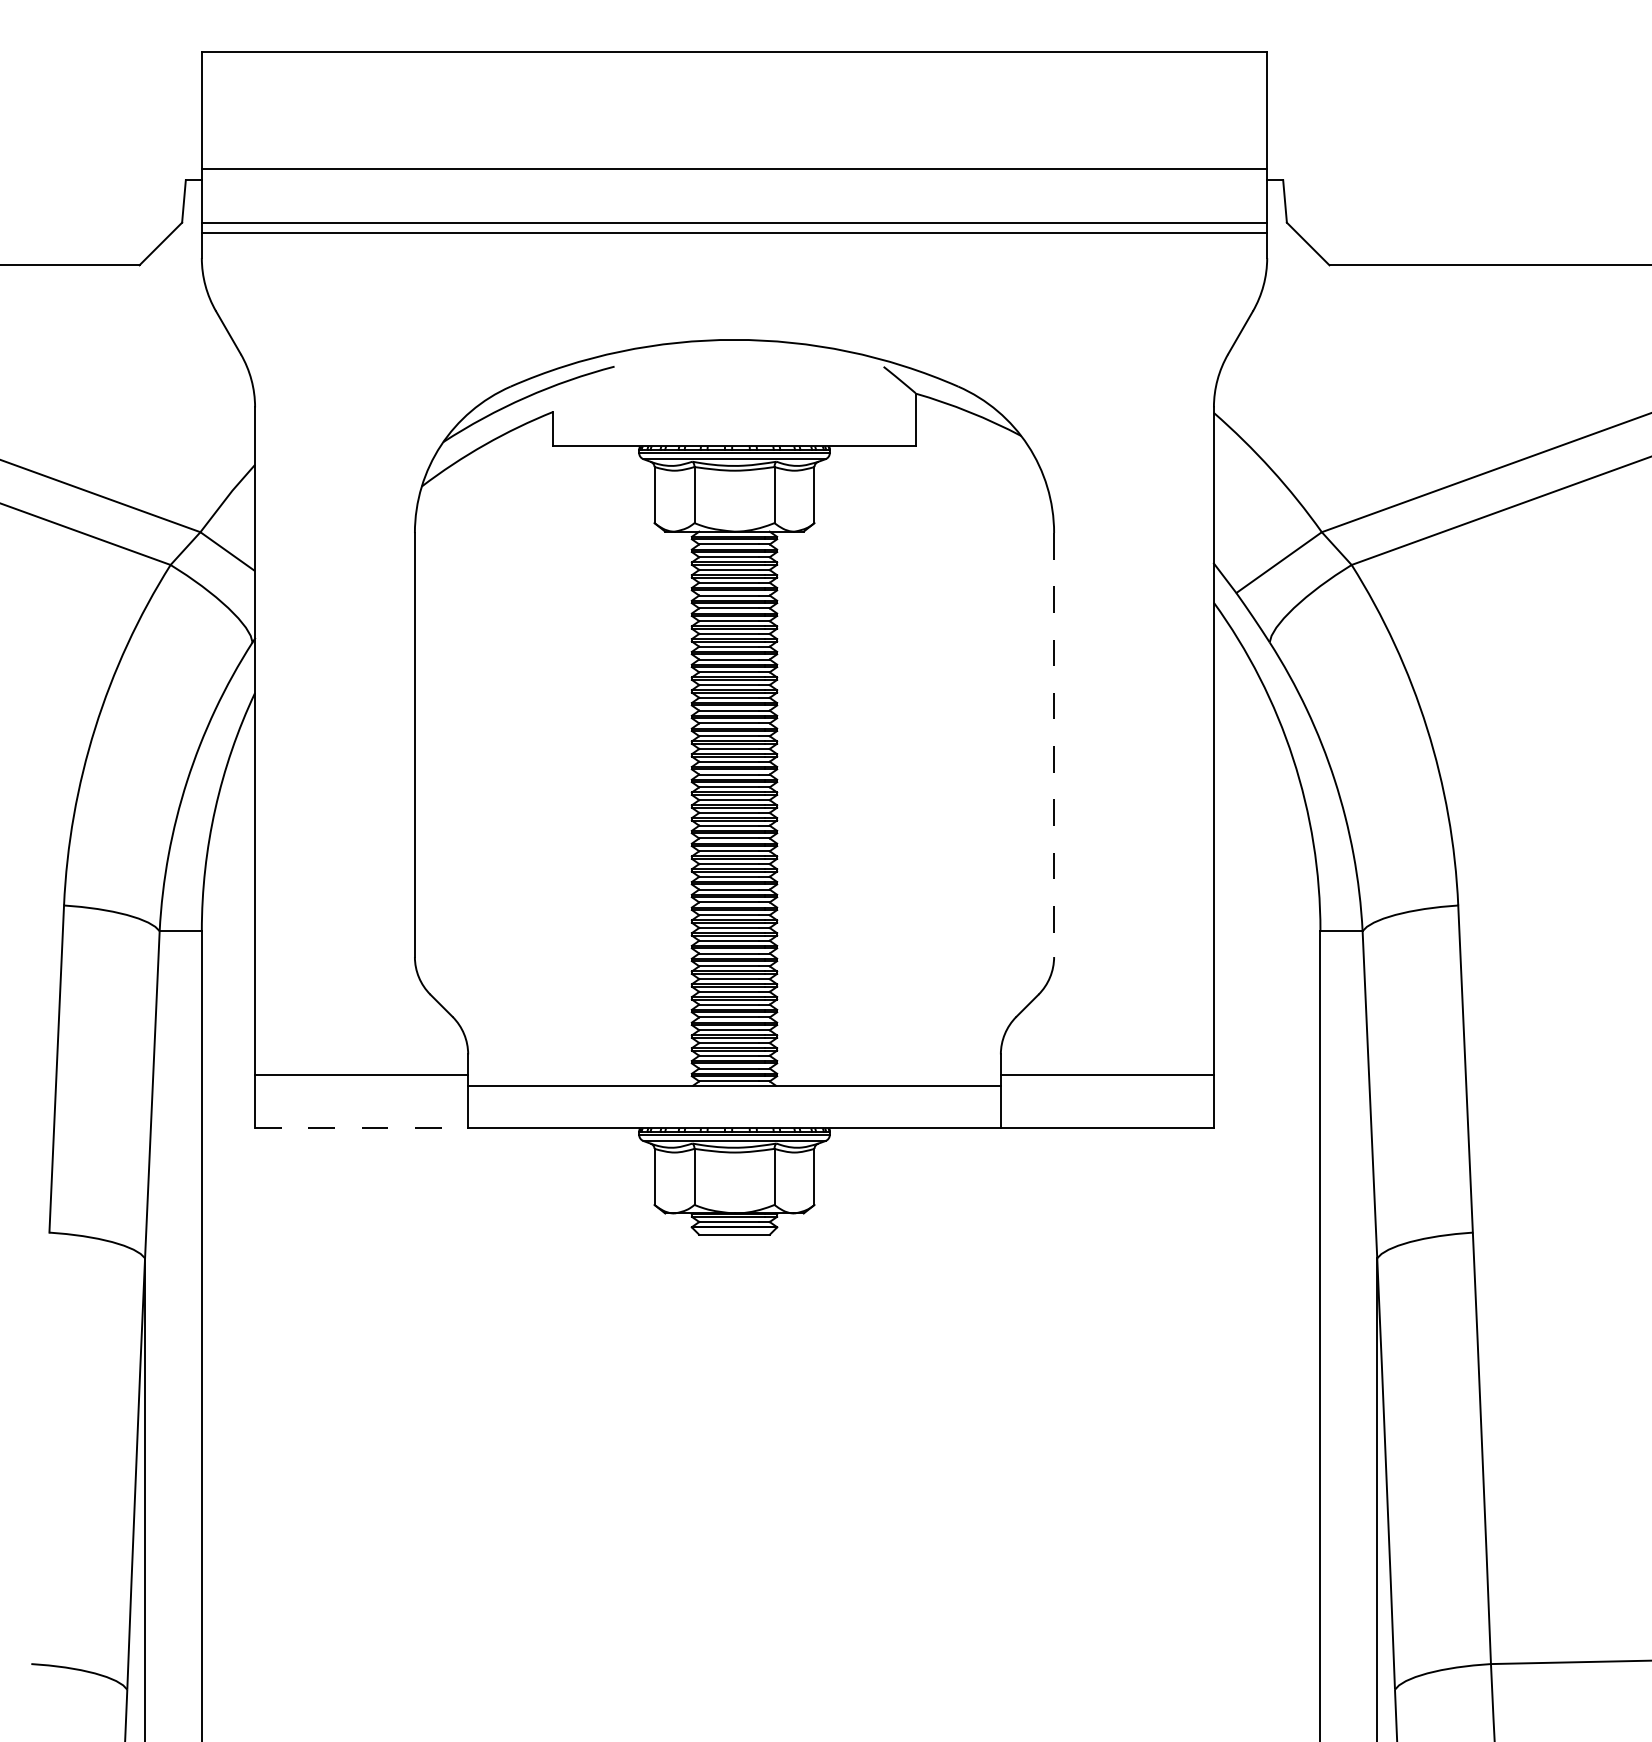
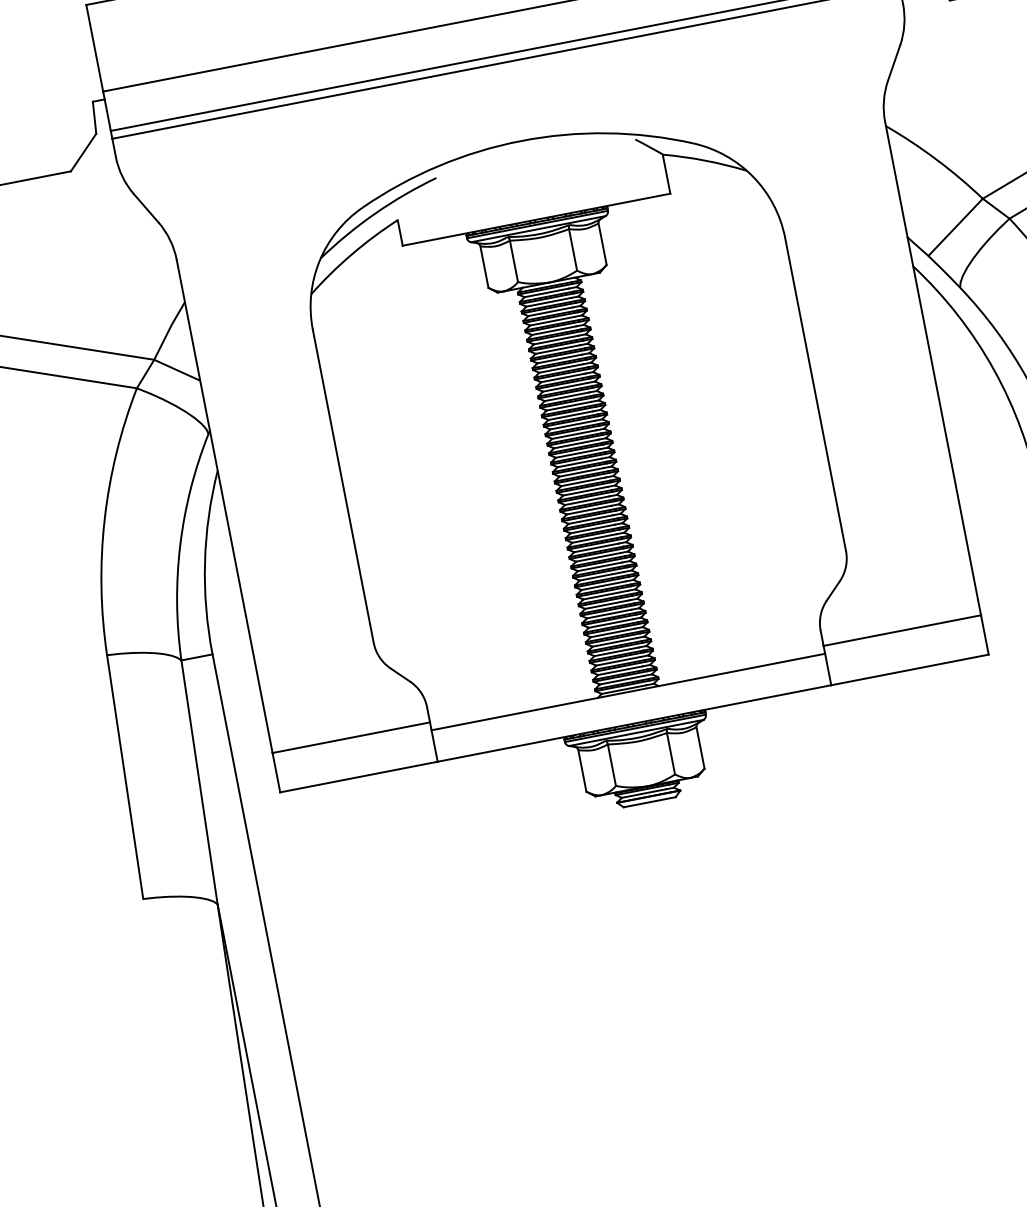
line: (1054, 745) -> (815, 394), dashed -> solid
line: (361, 1128) -> (358, 777), dashed -> solid

